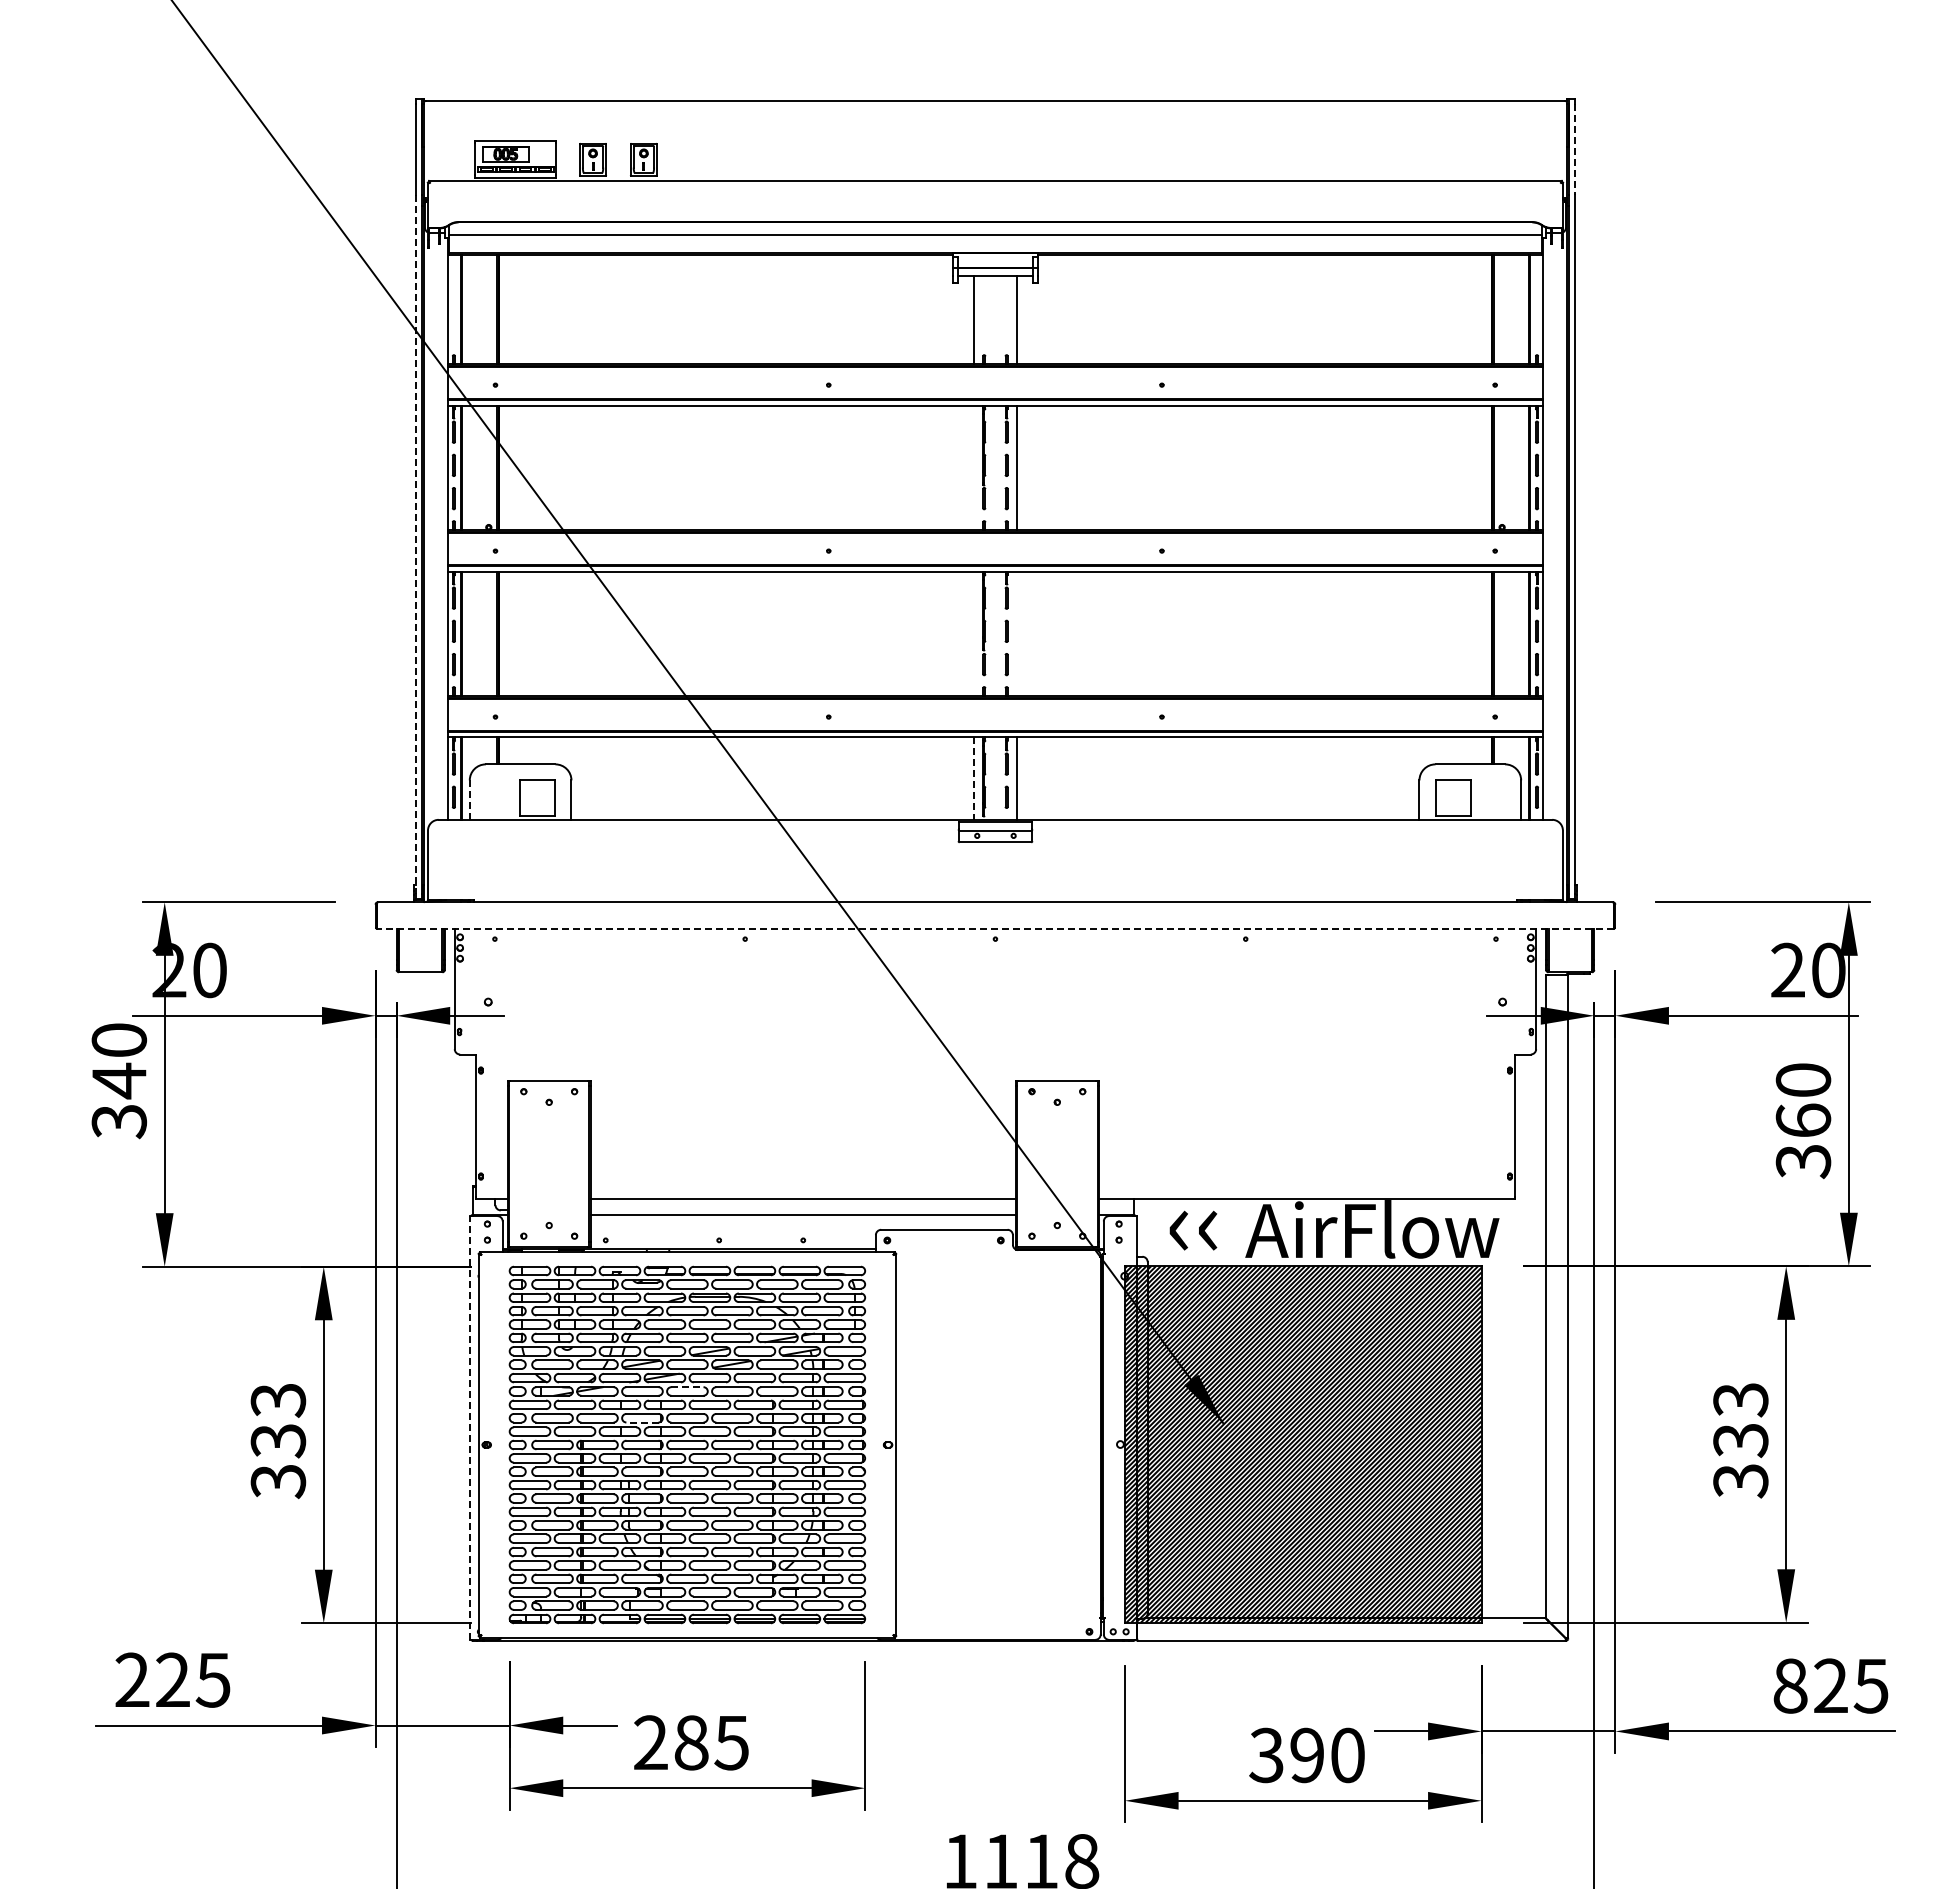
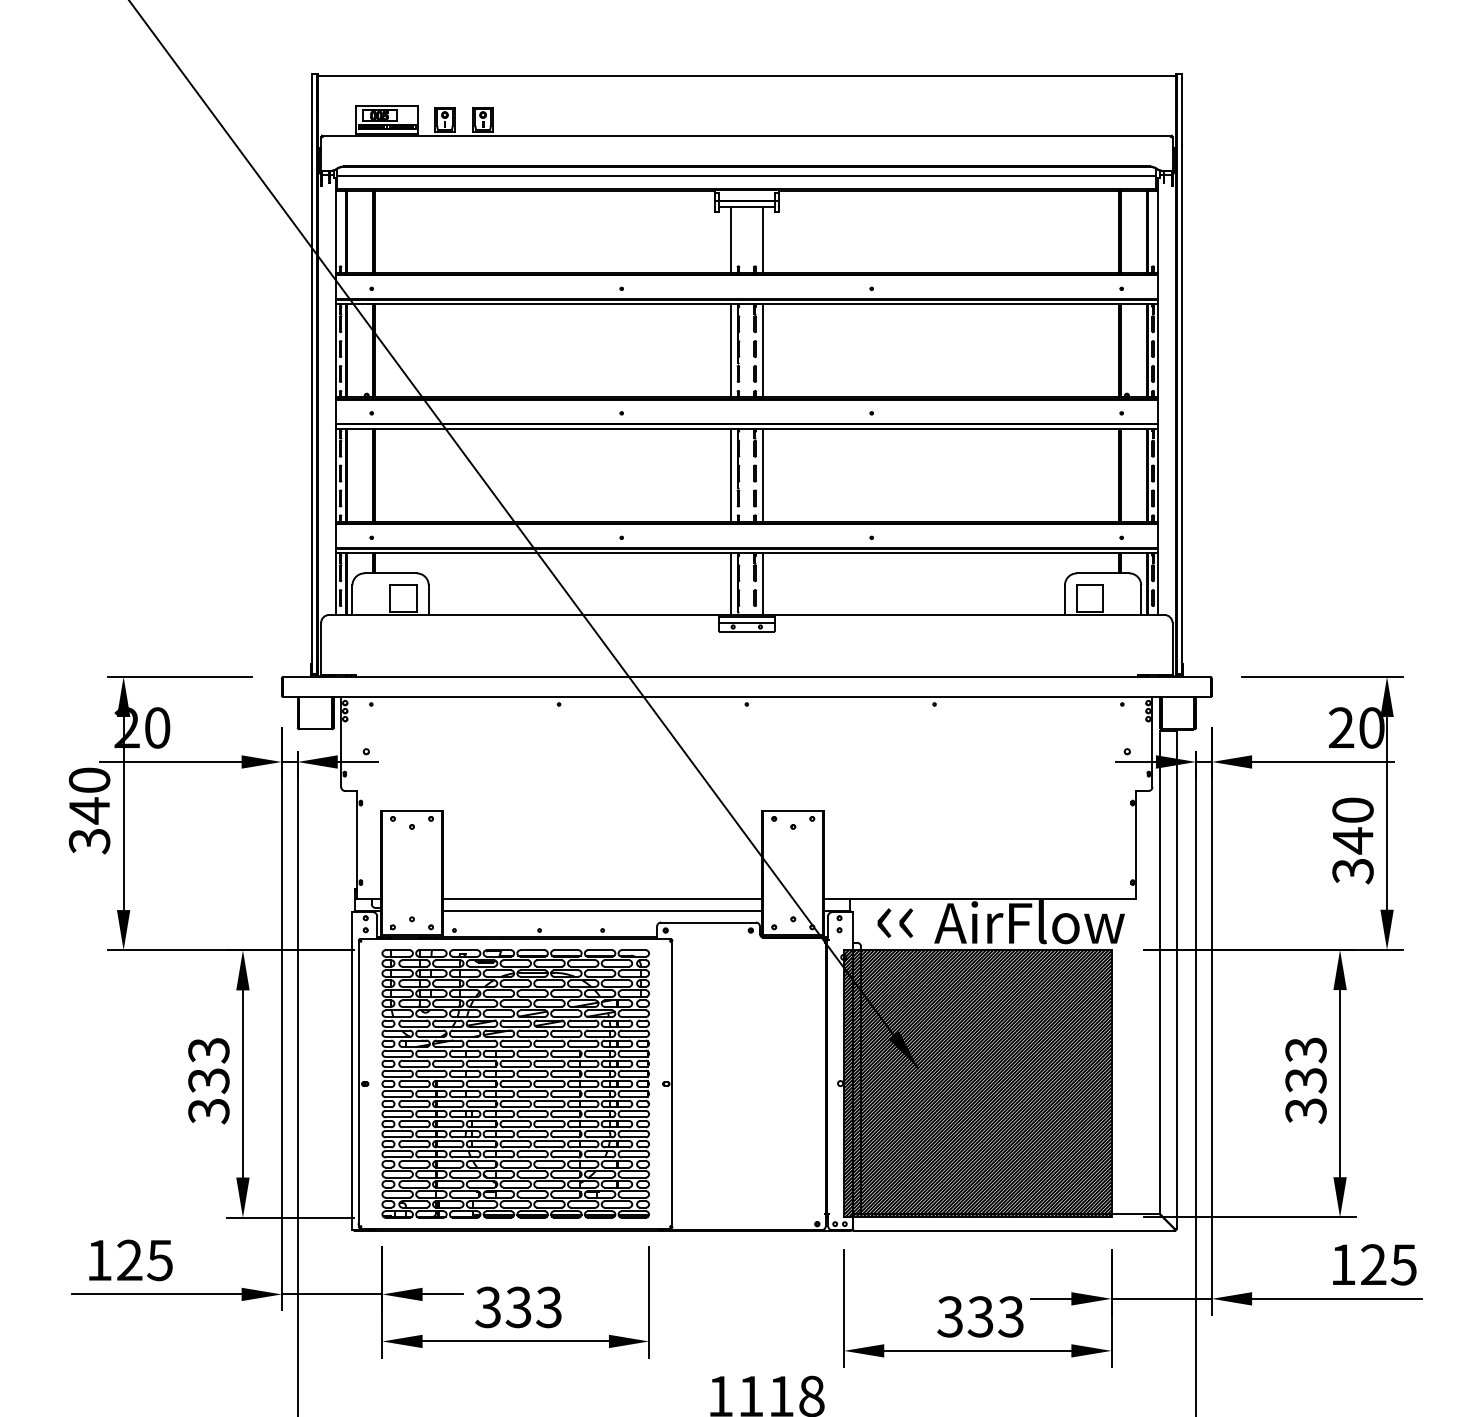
line: (1574, 150) -> (1181, 112), dashed -> solid
line: (974, 467) -> (731, 350), added
line: (416, 545) -> (312, 409), dashed -> solid
line: (974, 633) -> (731, 475), added
line: (1016, 633) -> (762, 475), added
line: (974, 779) -> (731, 584), dashed -> solid
line: (469, 800) -> (352, 600), dashed -> solid
line: (994, 929) -> (746, 697), dashed -> solid
text: (1803, 1120) -> (1353, 840), 360 -> 340
line: (687, 1387) -> (515, 1040), dashed -> solid
line: (641, 1422) -> (481, 1067), dashed -> solid
line: (469, 1427) -> (352, 1070), dashed -> solid
text: (132, 1679) -> (99, 1259), 225 -> 125
text: (1790, 1685) -> (1343, 1264), 825 -> 125
text: (690, 1742) -> (518, 1307), 285 -> 333
text: (1326, 1755) -> (995, 1316), 390 -> 333

